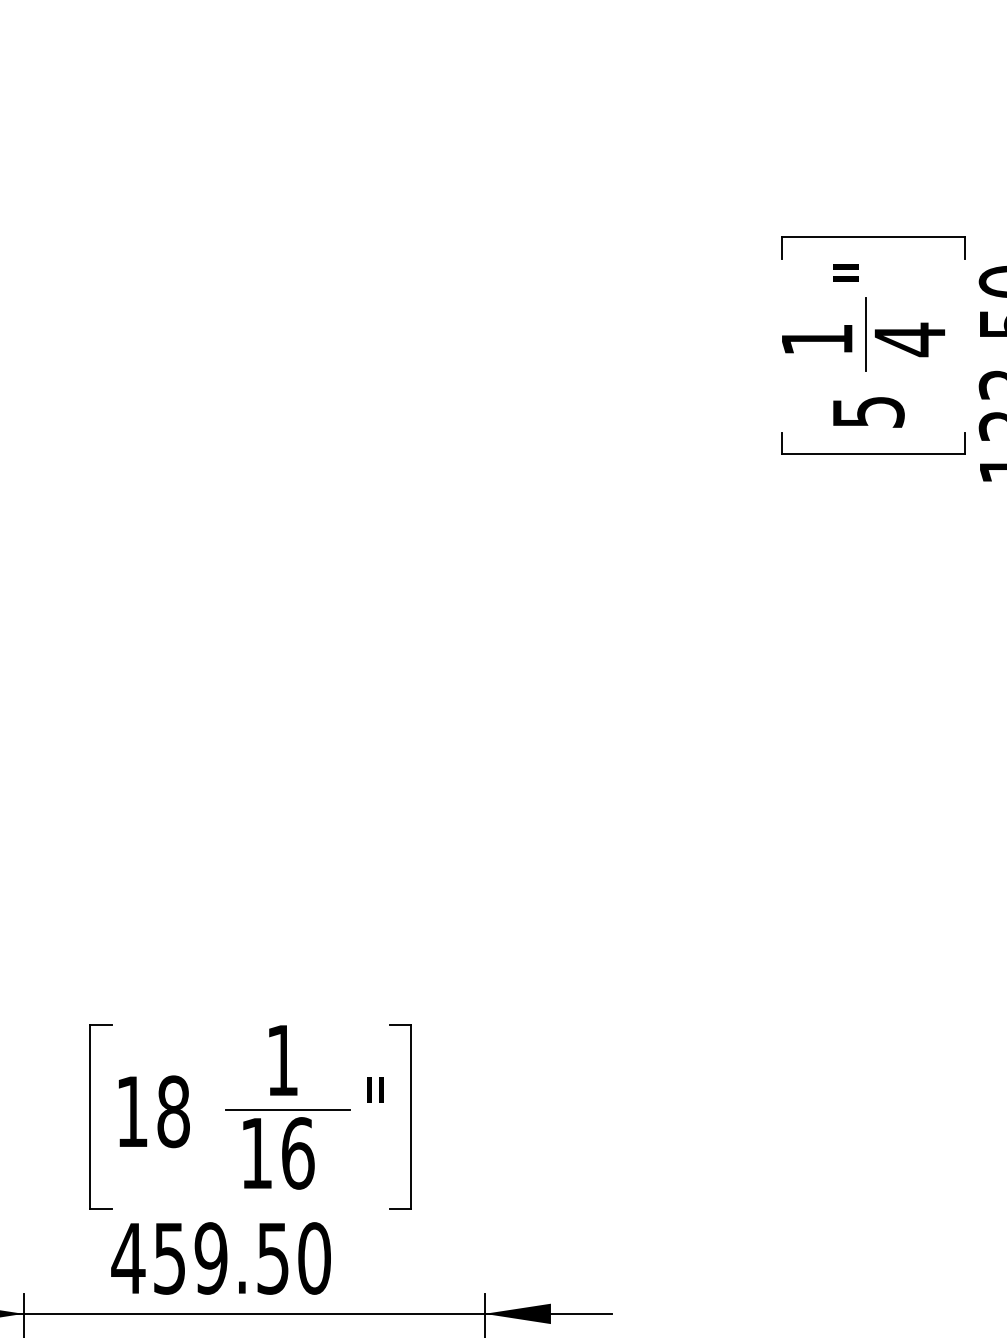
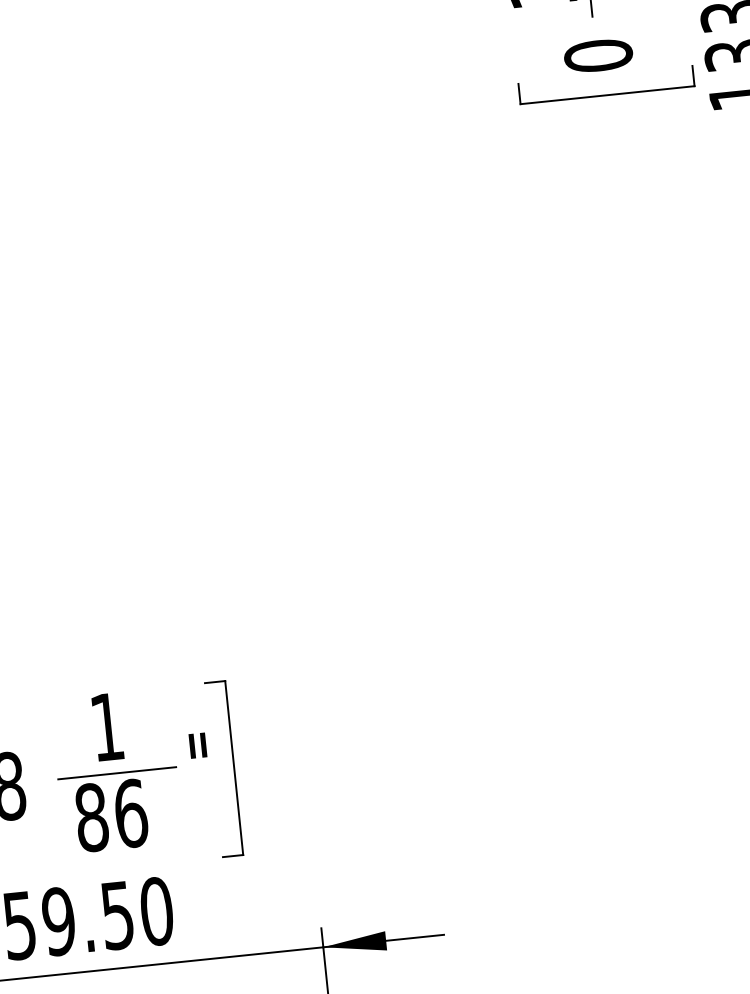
text: (868, 411) -> (598, 55), 5 -> 0
text: (256, 1153) -> (91, 817), 16 -> 86

